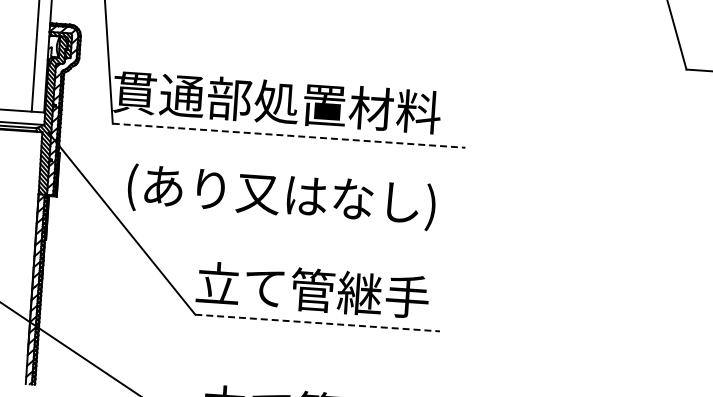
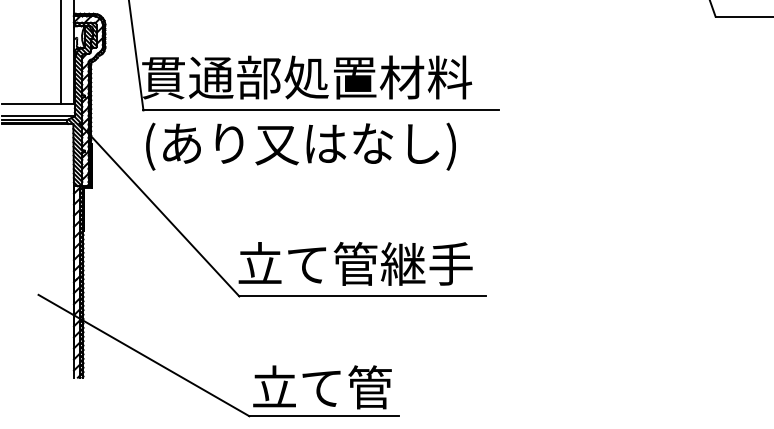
line: (289, 135) -> (321, 110), dashed -> solid
text: (281, 197) -> (300, 146), moved
line: (318, 323) -> (363, 296), dashed -> solid

